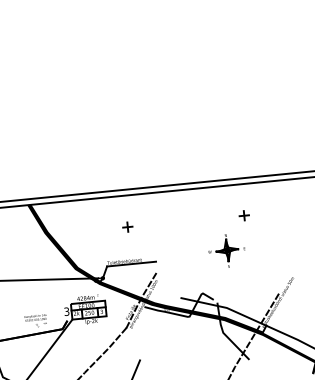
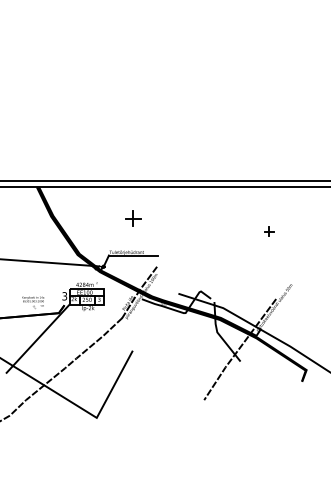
part: (244, 215) -> (269, 231), moved
part: (128, 226) -> (133, 218), size x1.6
part: (223, 250) -> (225, 251), removed

